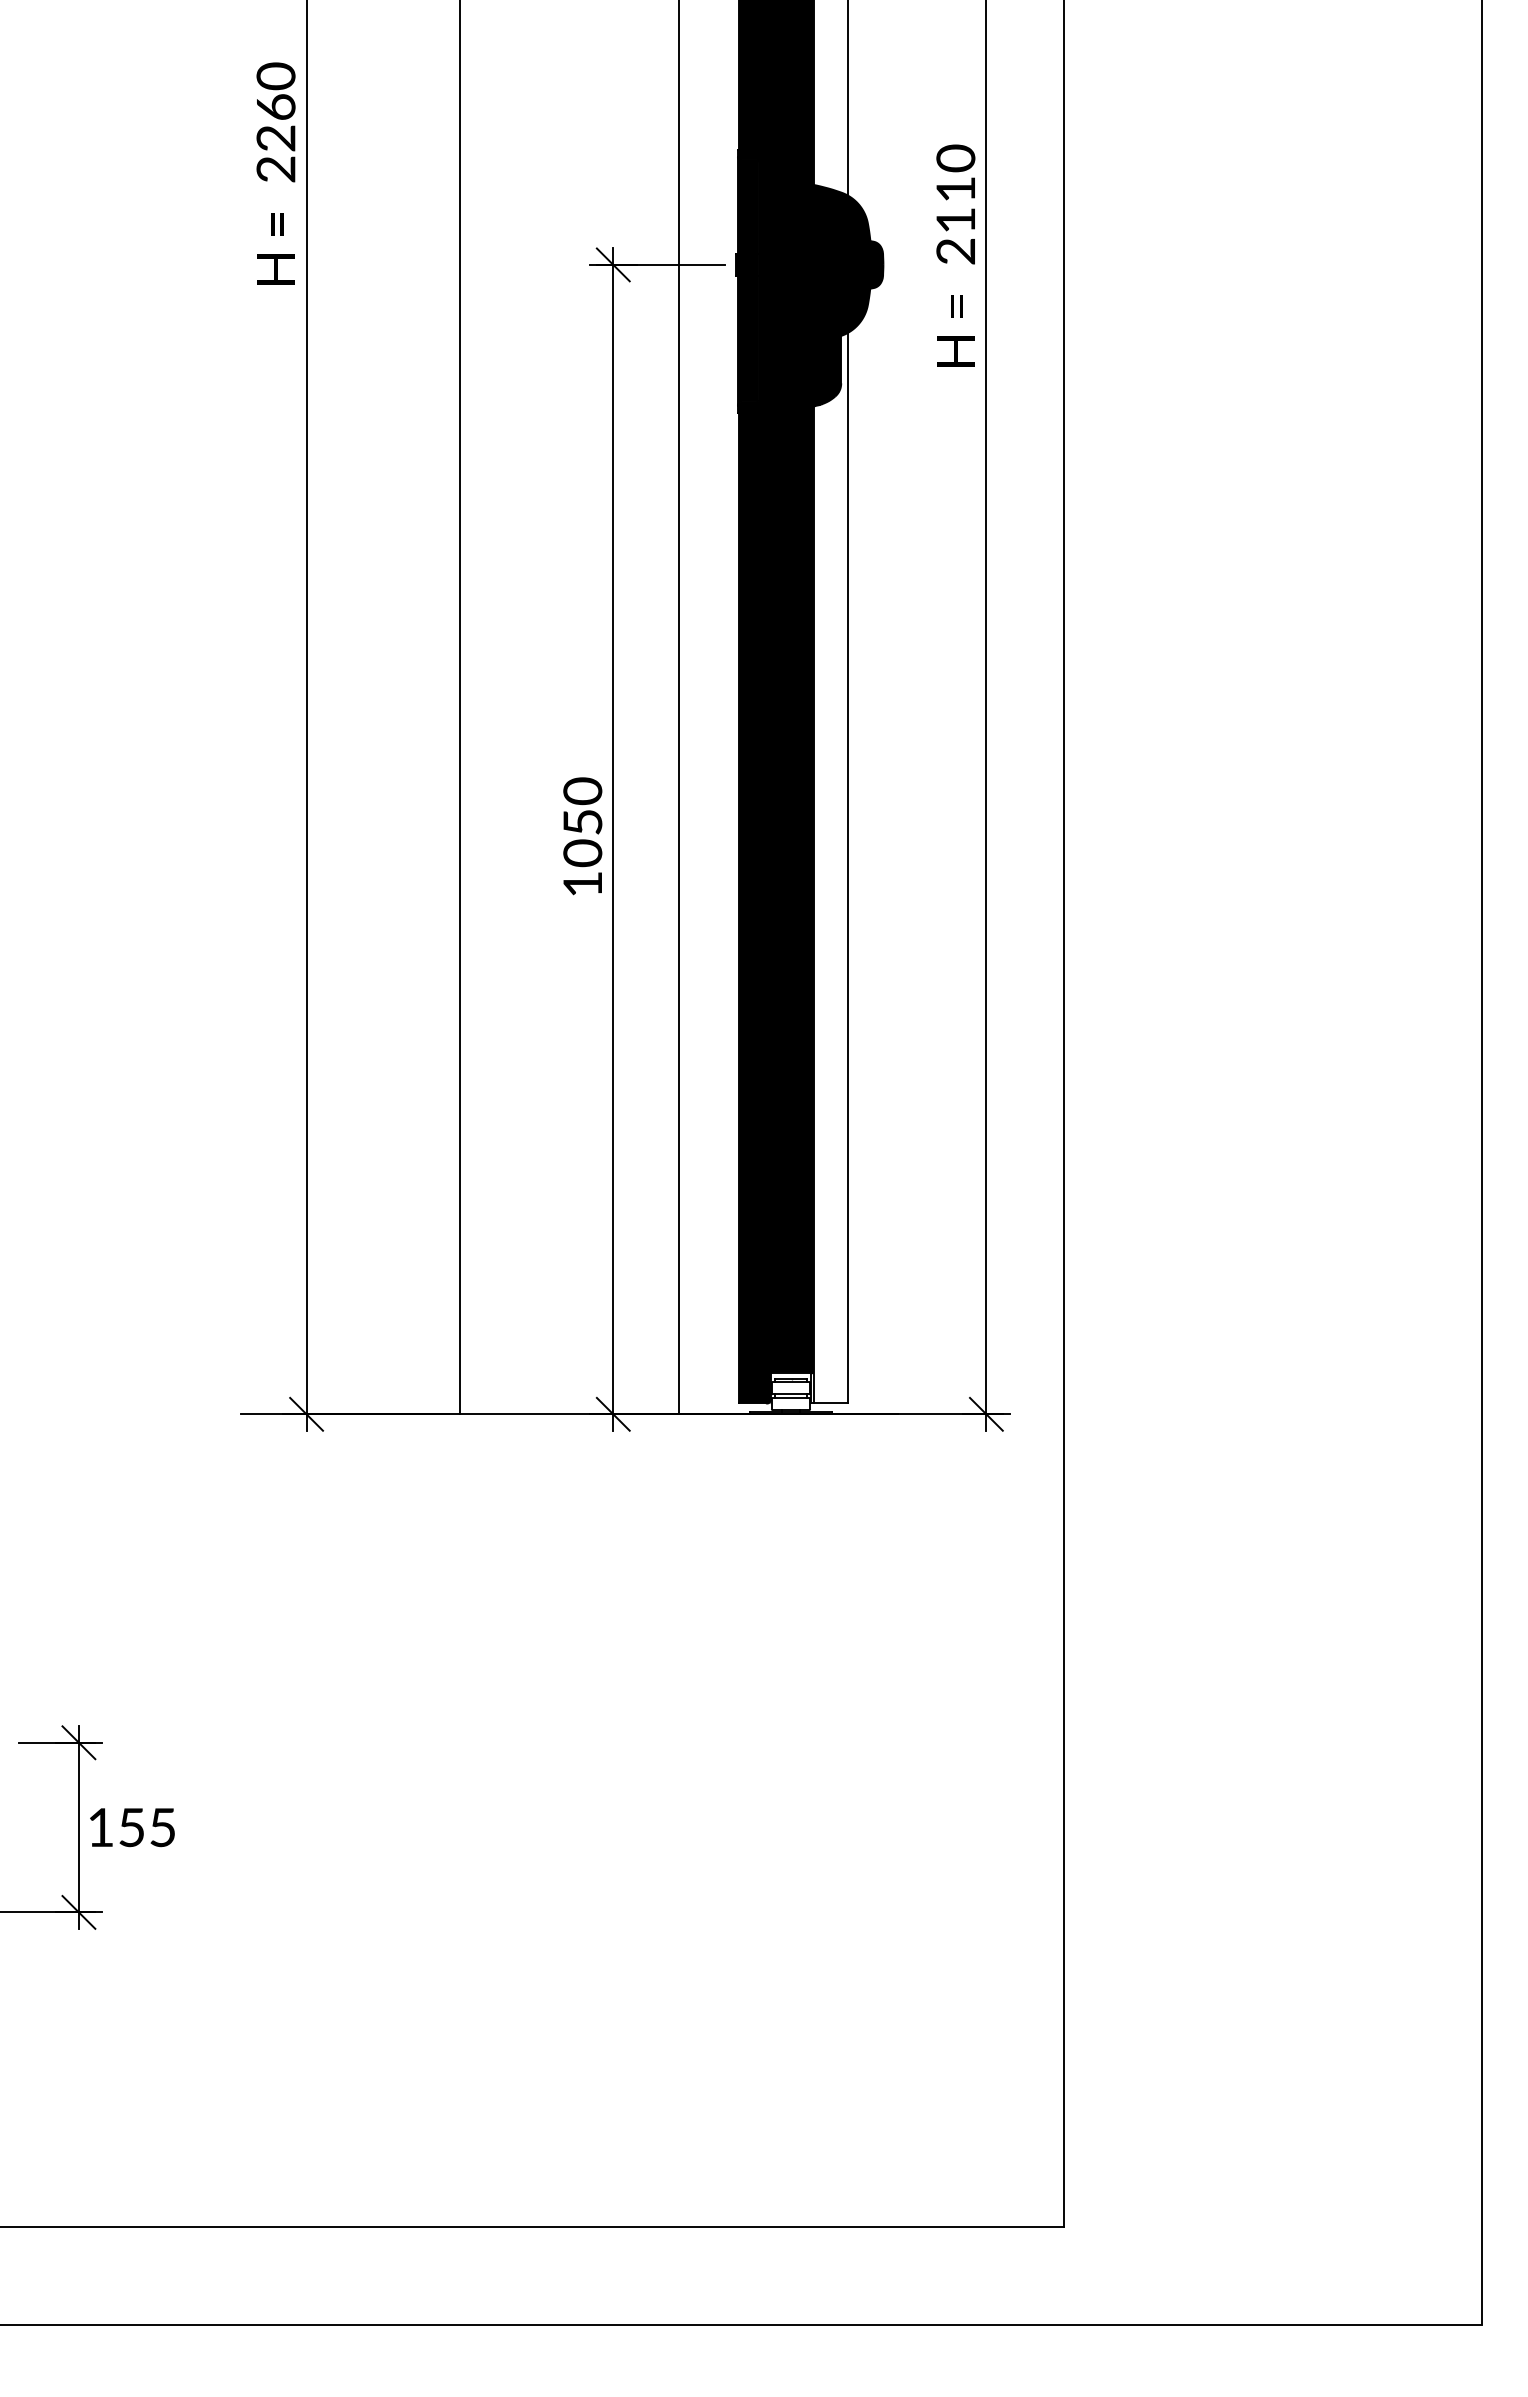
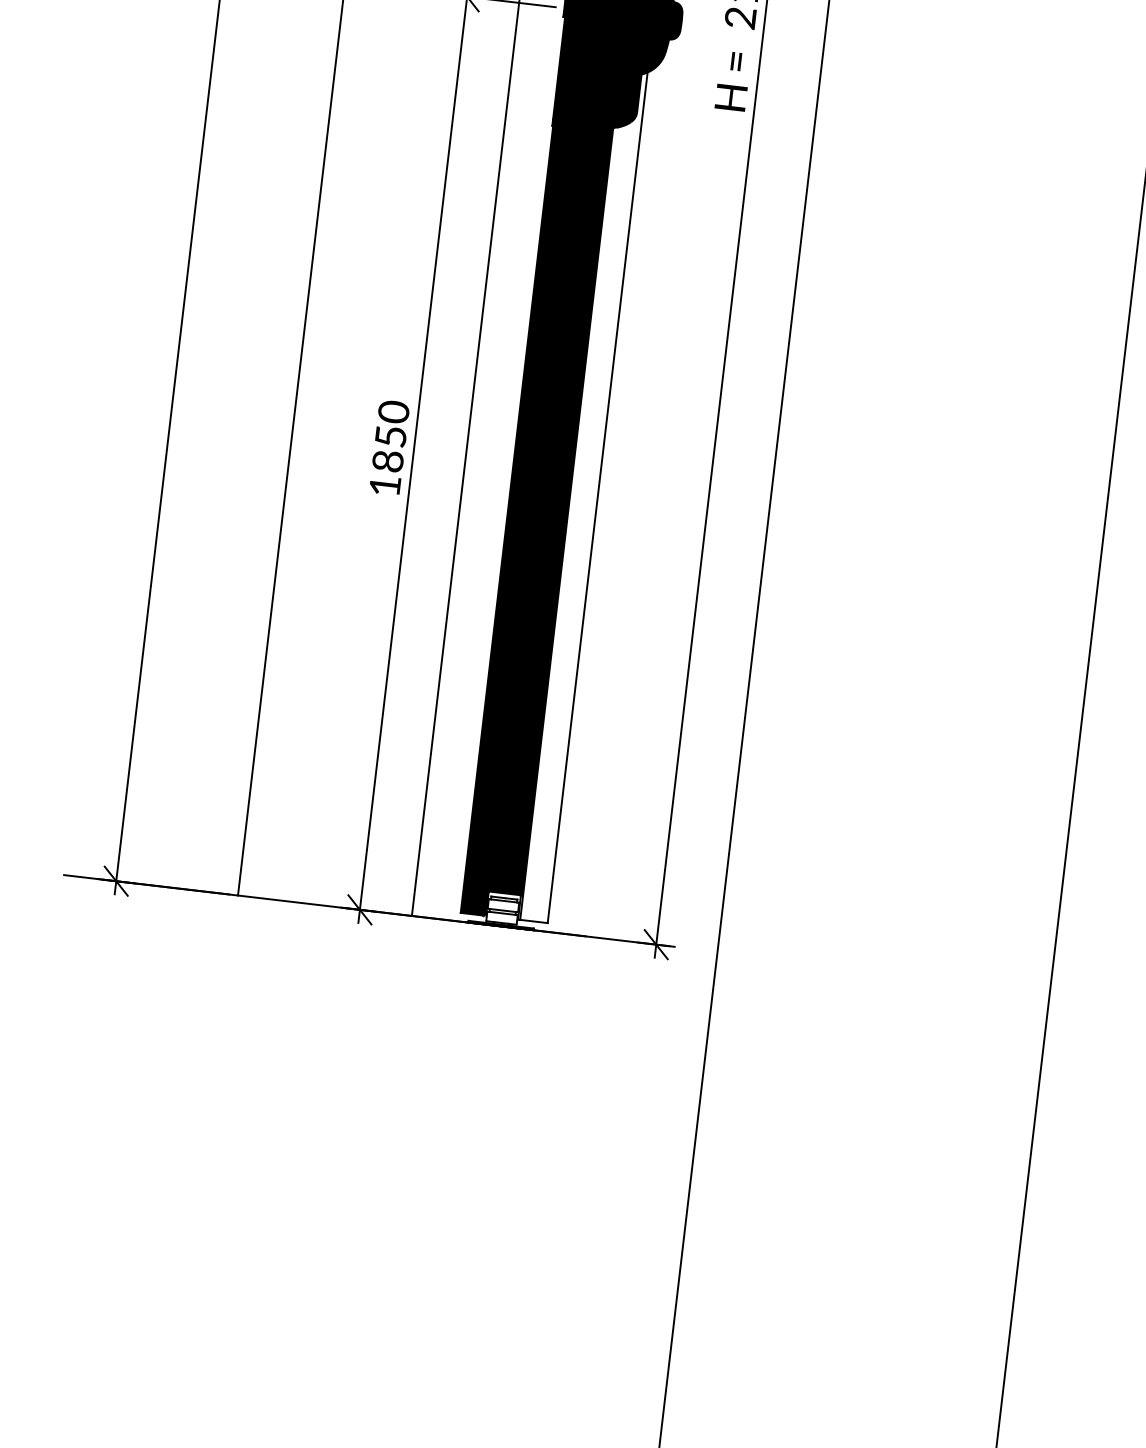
text: (583, 853) -> (388, 461), 1050 -> 1850

